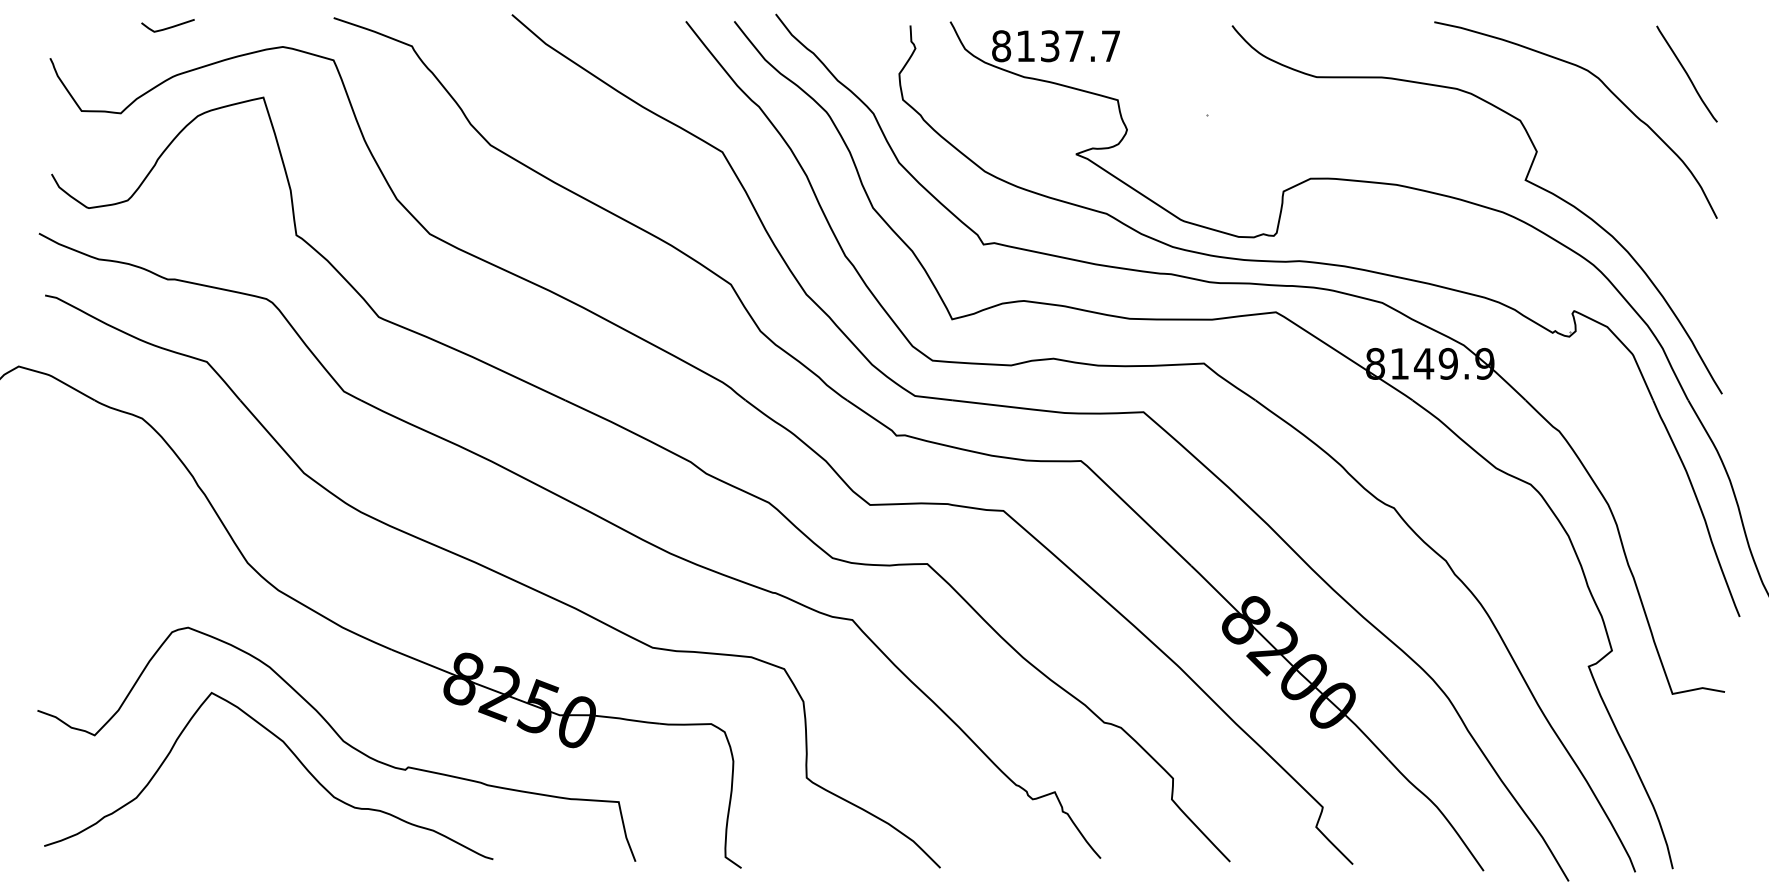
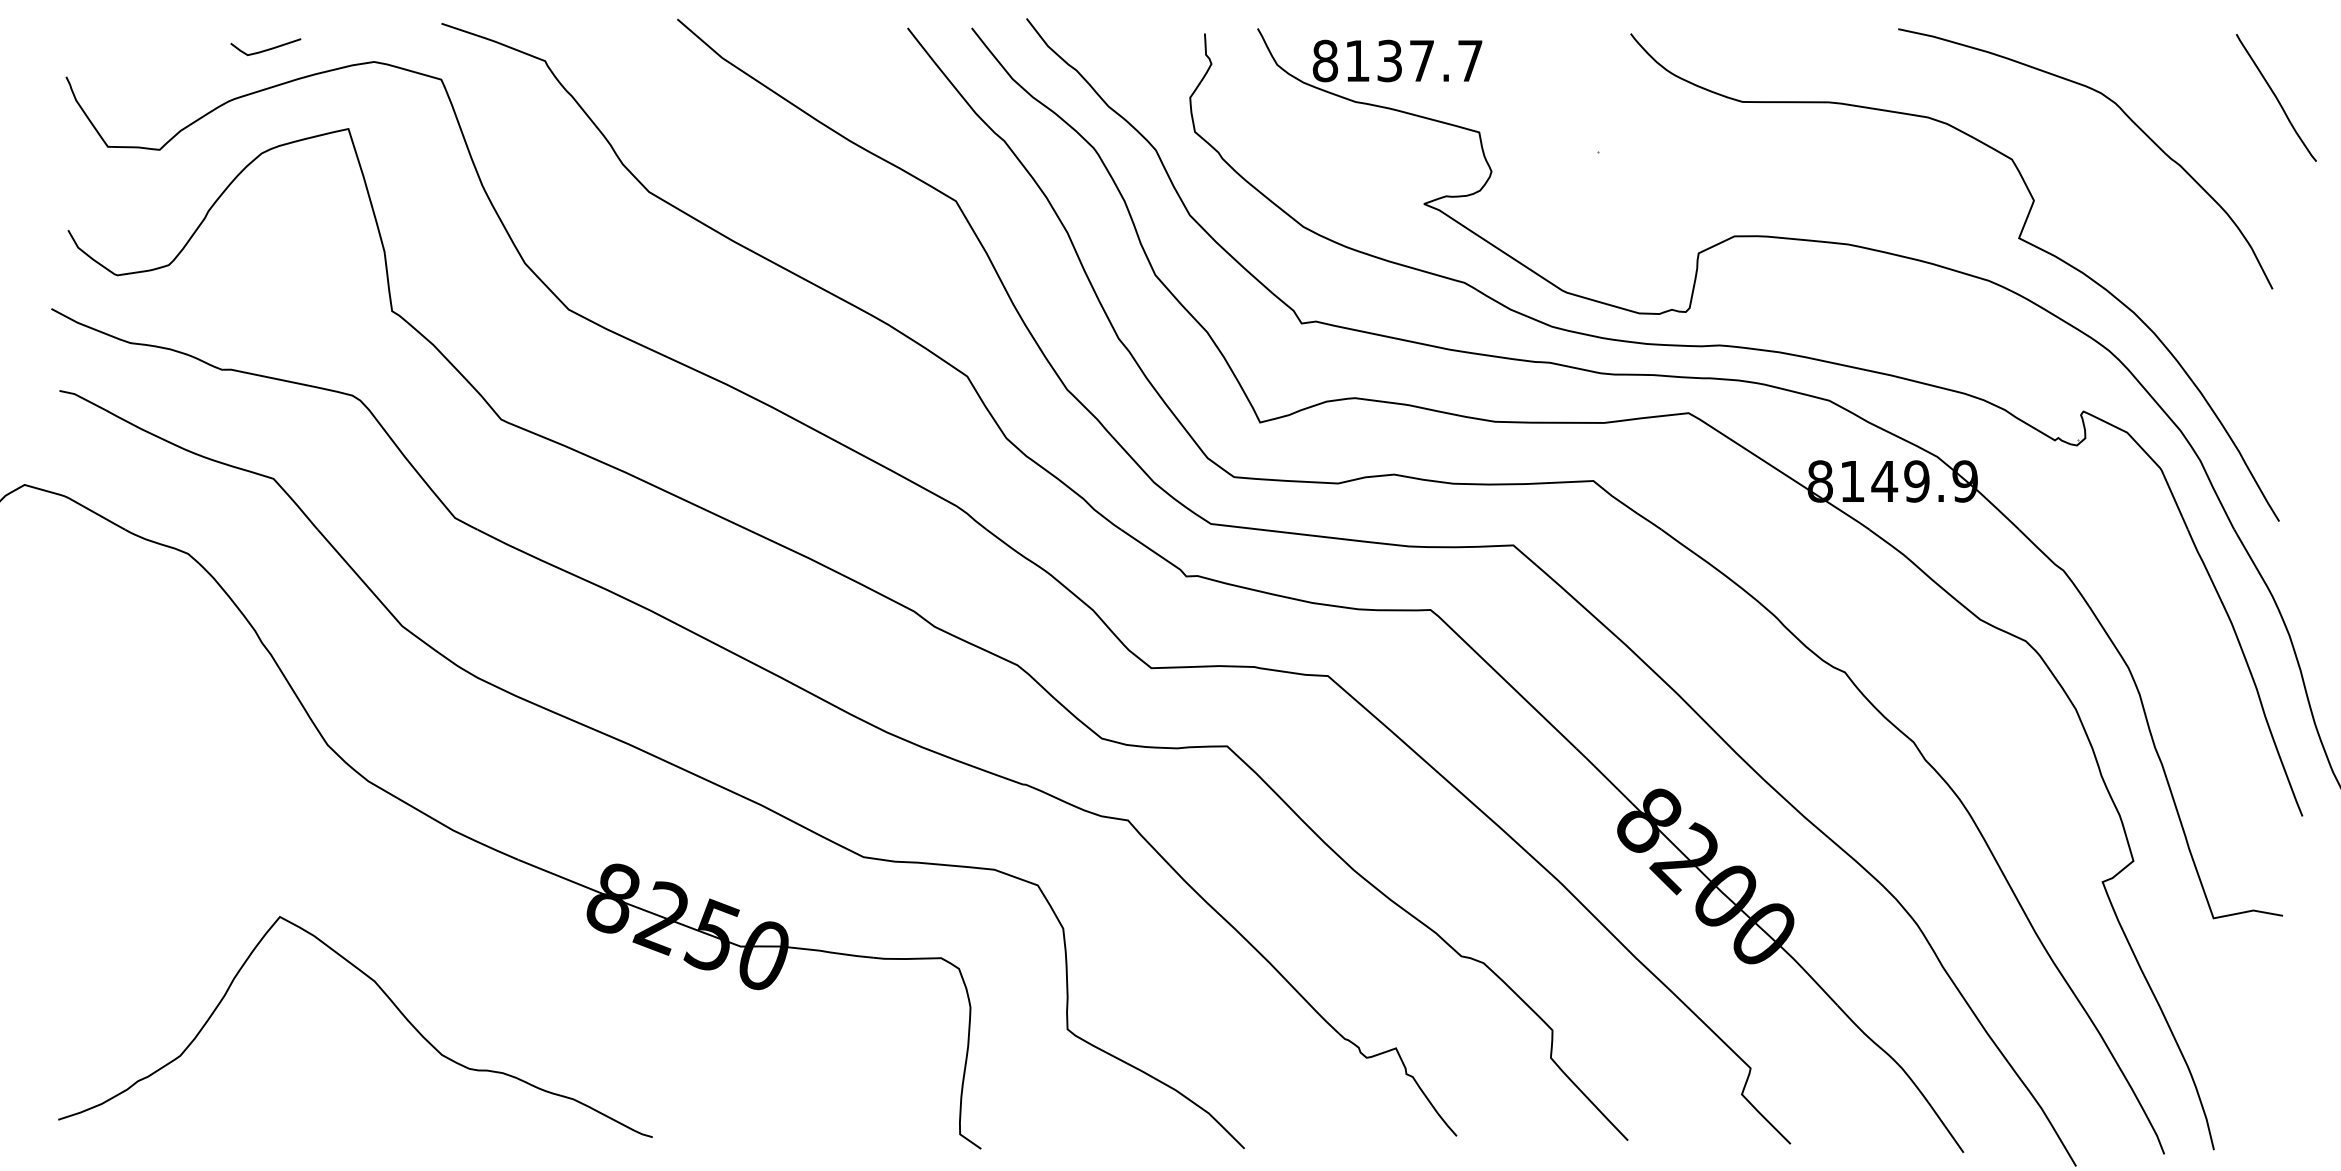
curve: (167, 27) -> (265, 49), moved
curve: (1686, 73) -> (2275, 97), moved
curve: (340, 739) -> (450, 978), removed

